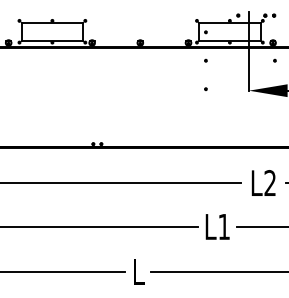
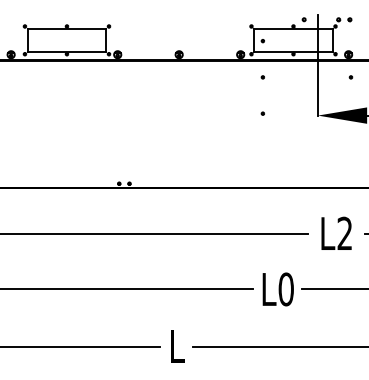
text: (224, 226) -> (286, 288), L1 -> L0

